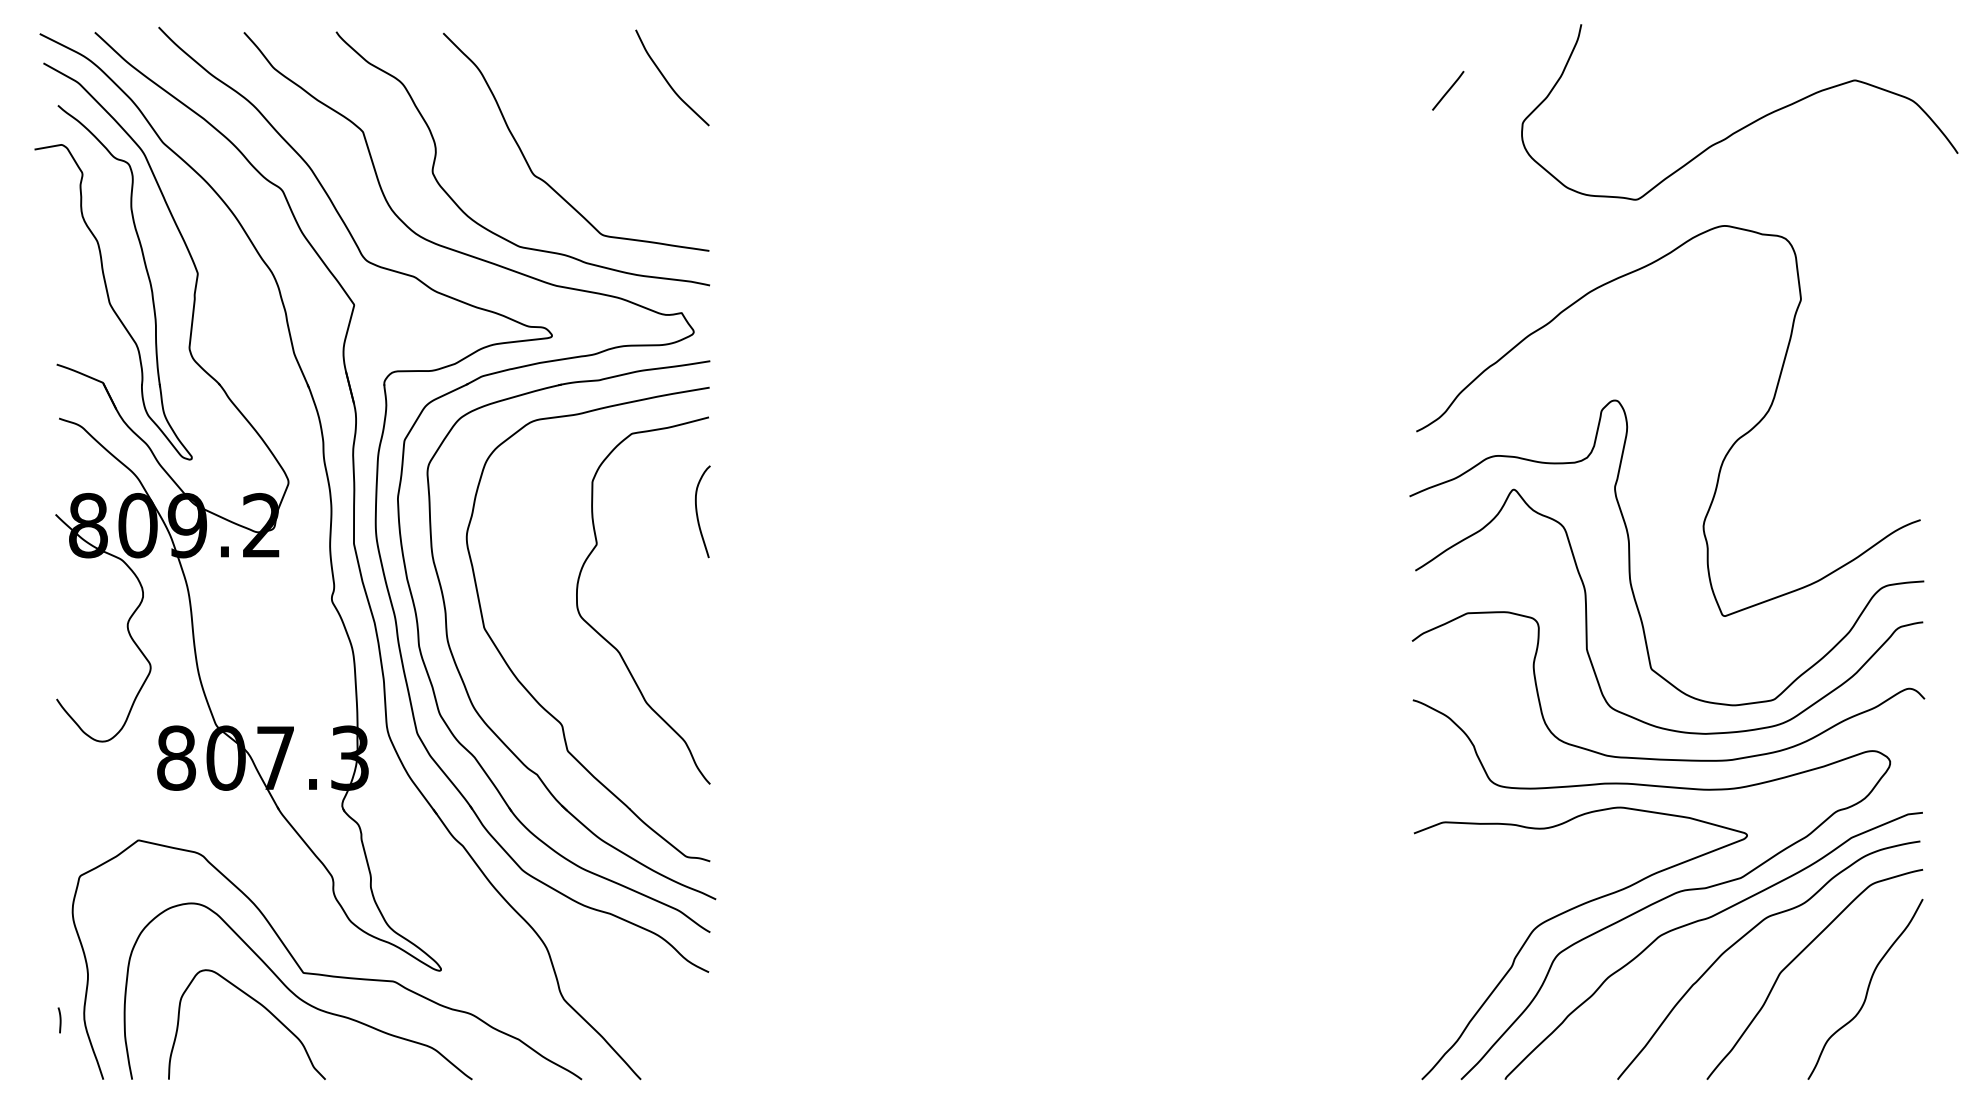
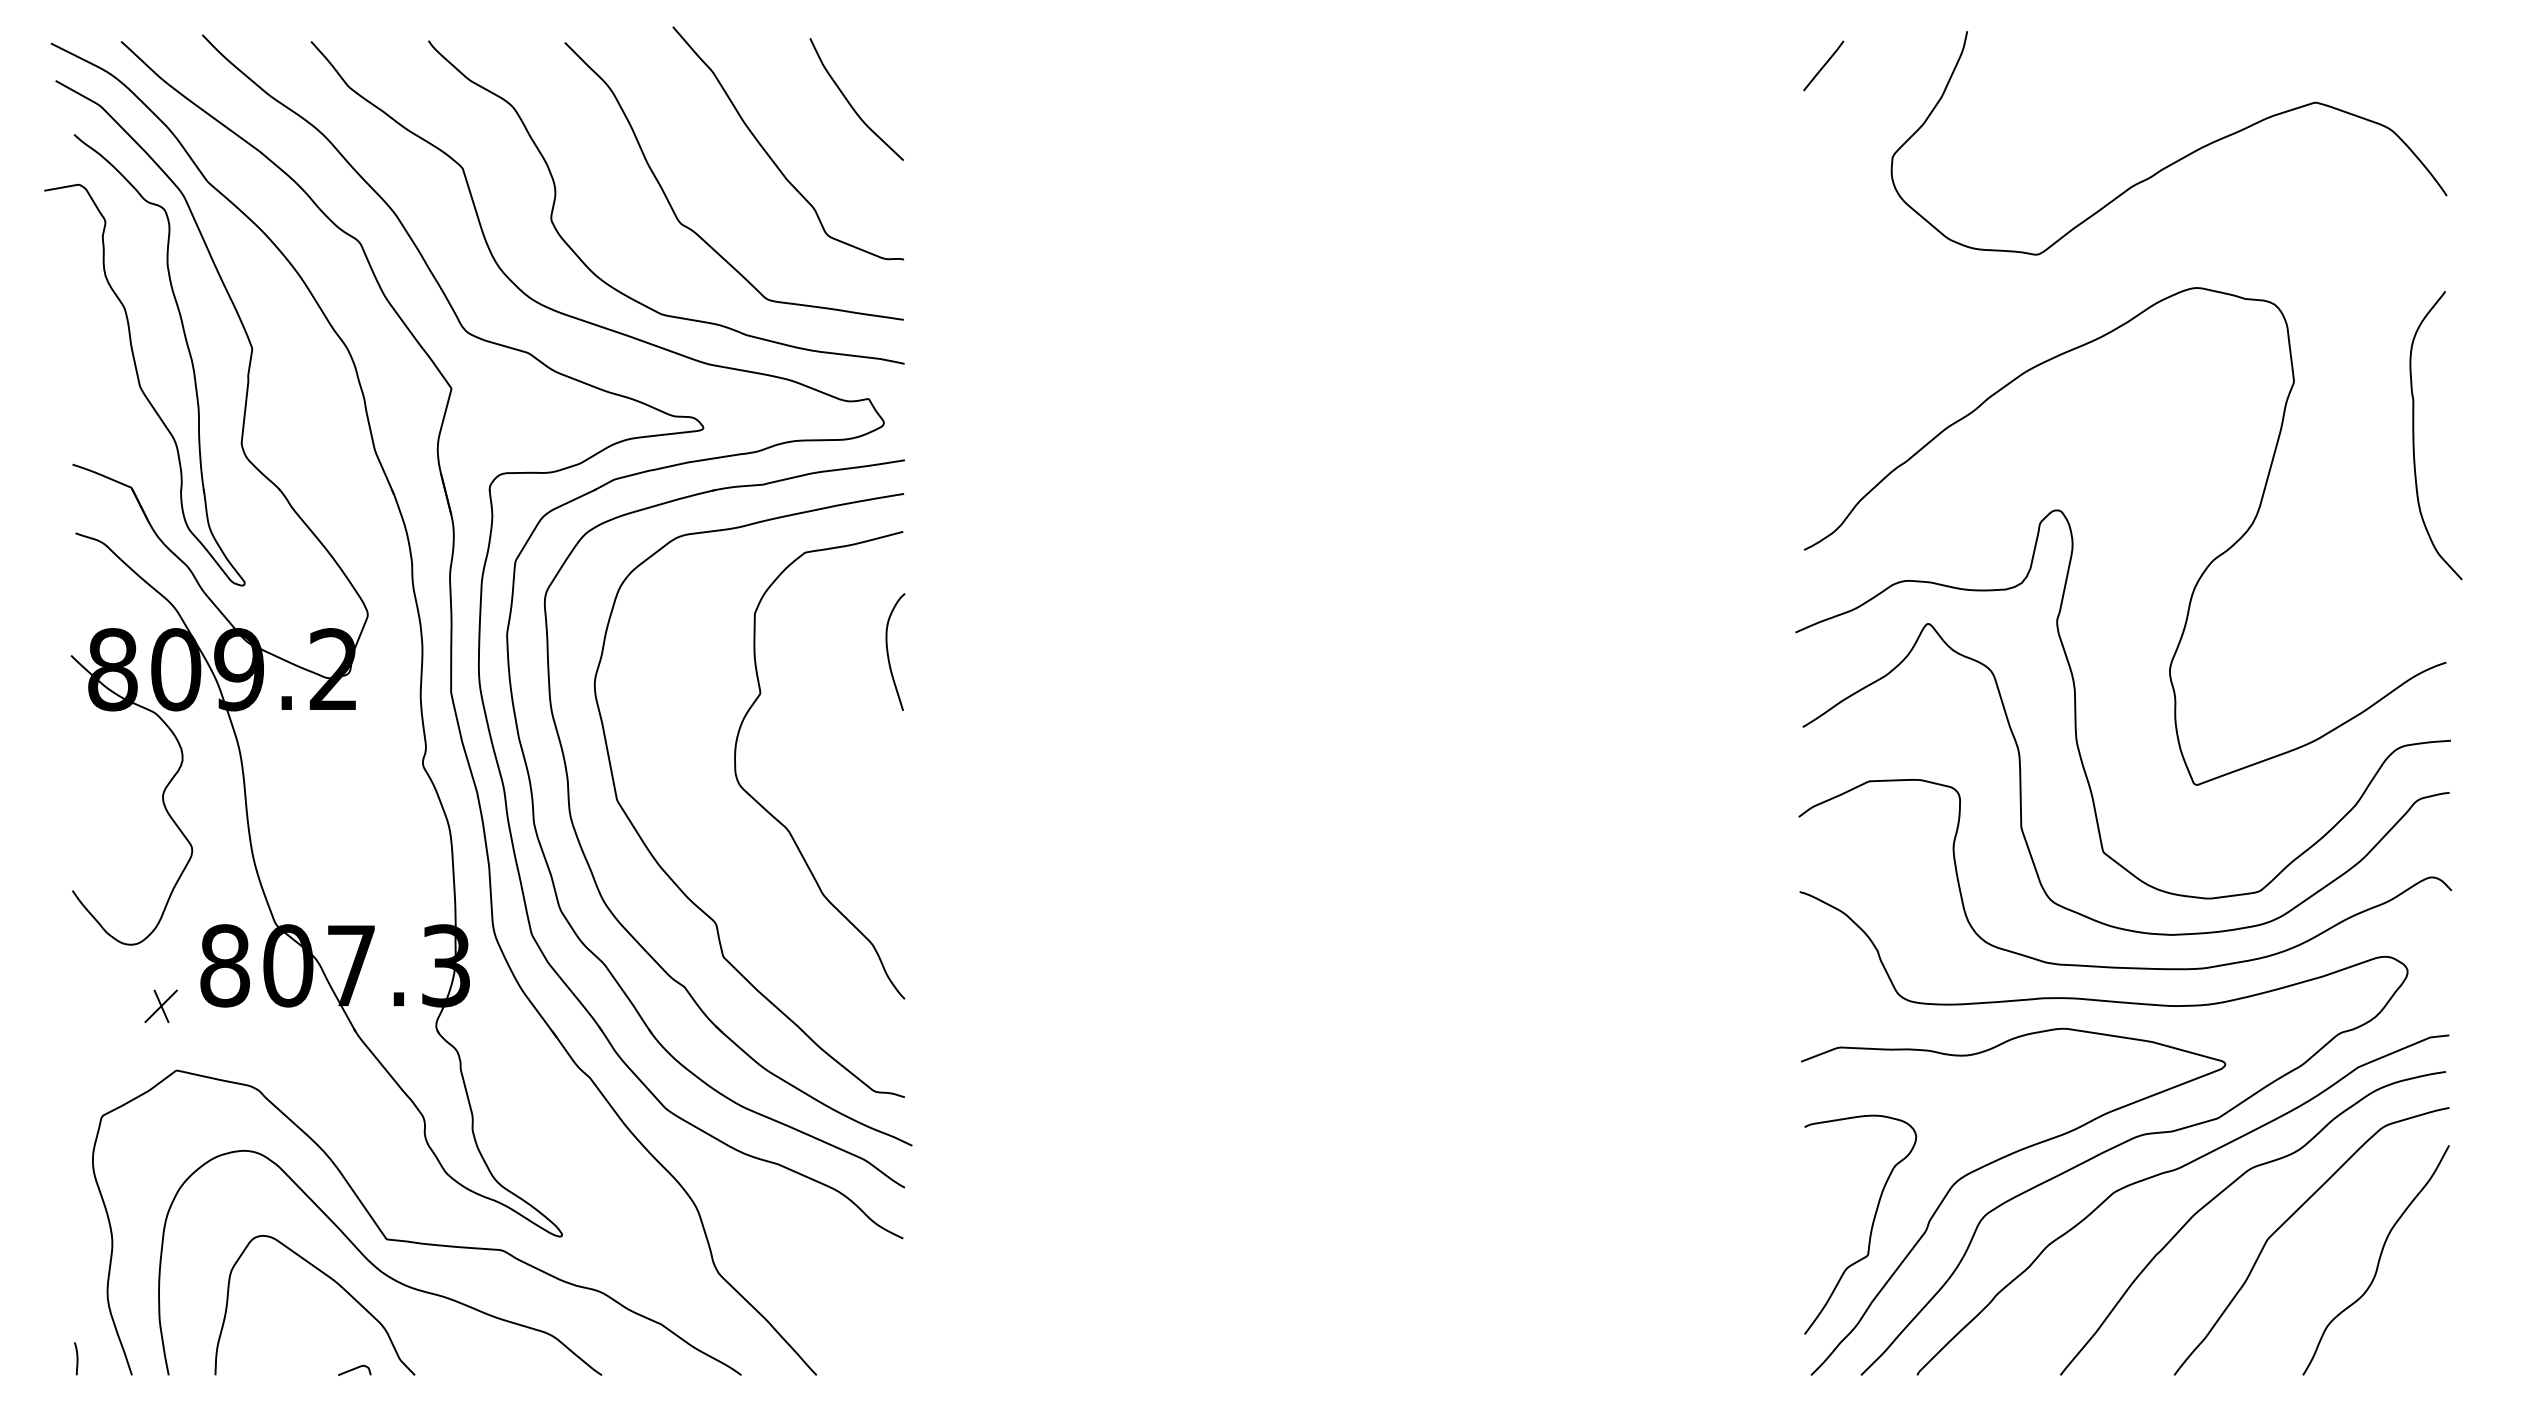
line: (1448, 90) -> (1823, 65), moved
curve: (606, 124) -> (772, 158), added
curve: (1745, 125) -> (2176, 160), moved
curve: (1895, 341) -> (2414, 435), added
part: (125, 790) -> (160, 1006), added
curve: (1469, 962) -> (1871, 1225), added
curve: (59, 1020) -> (76, 1358), moved
curve: (278, 1075) -> (354, 1369), added

